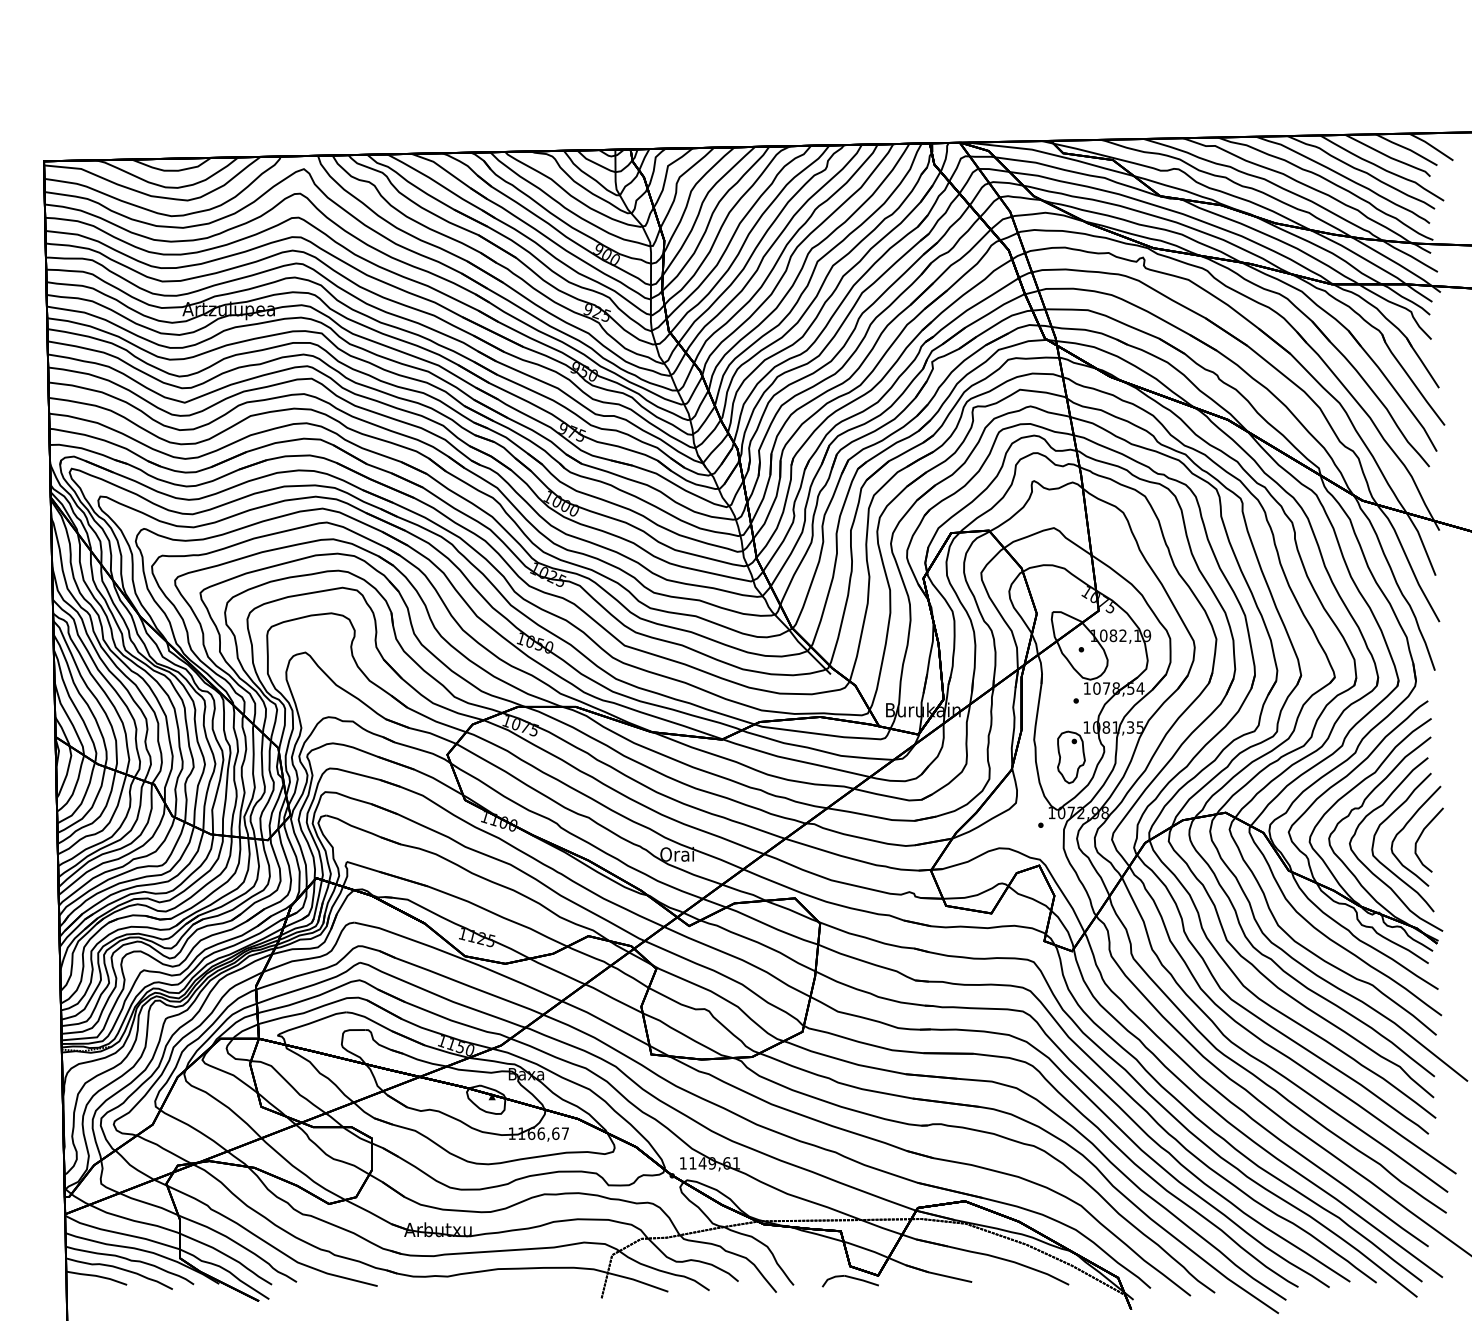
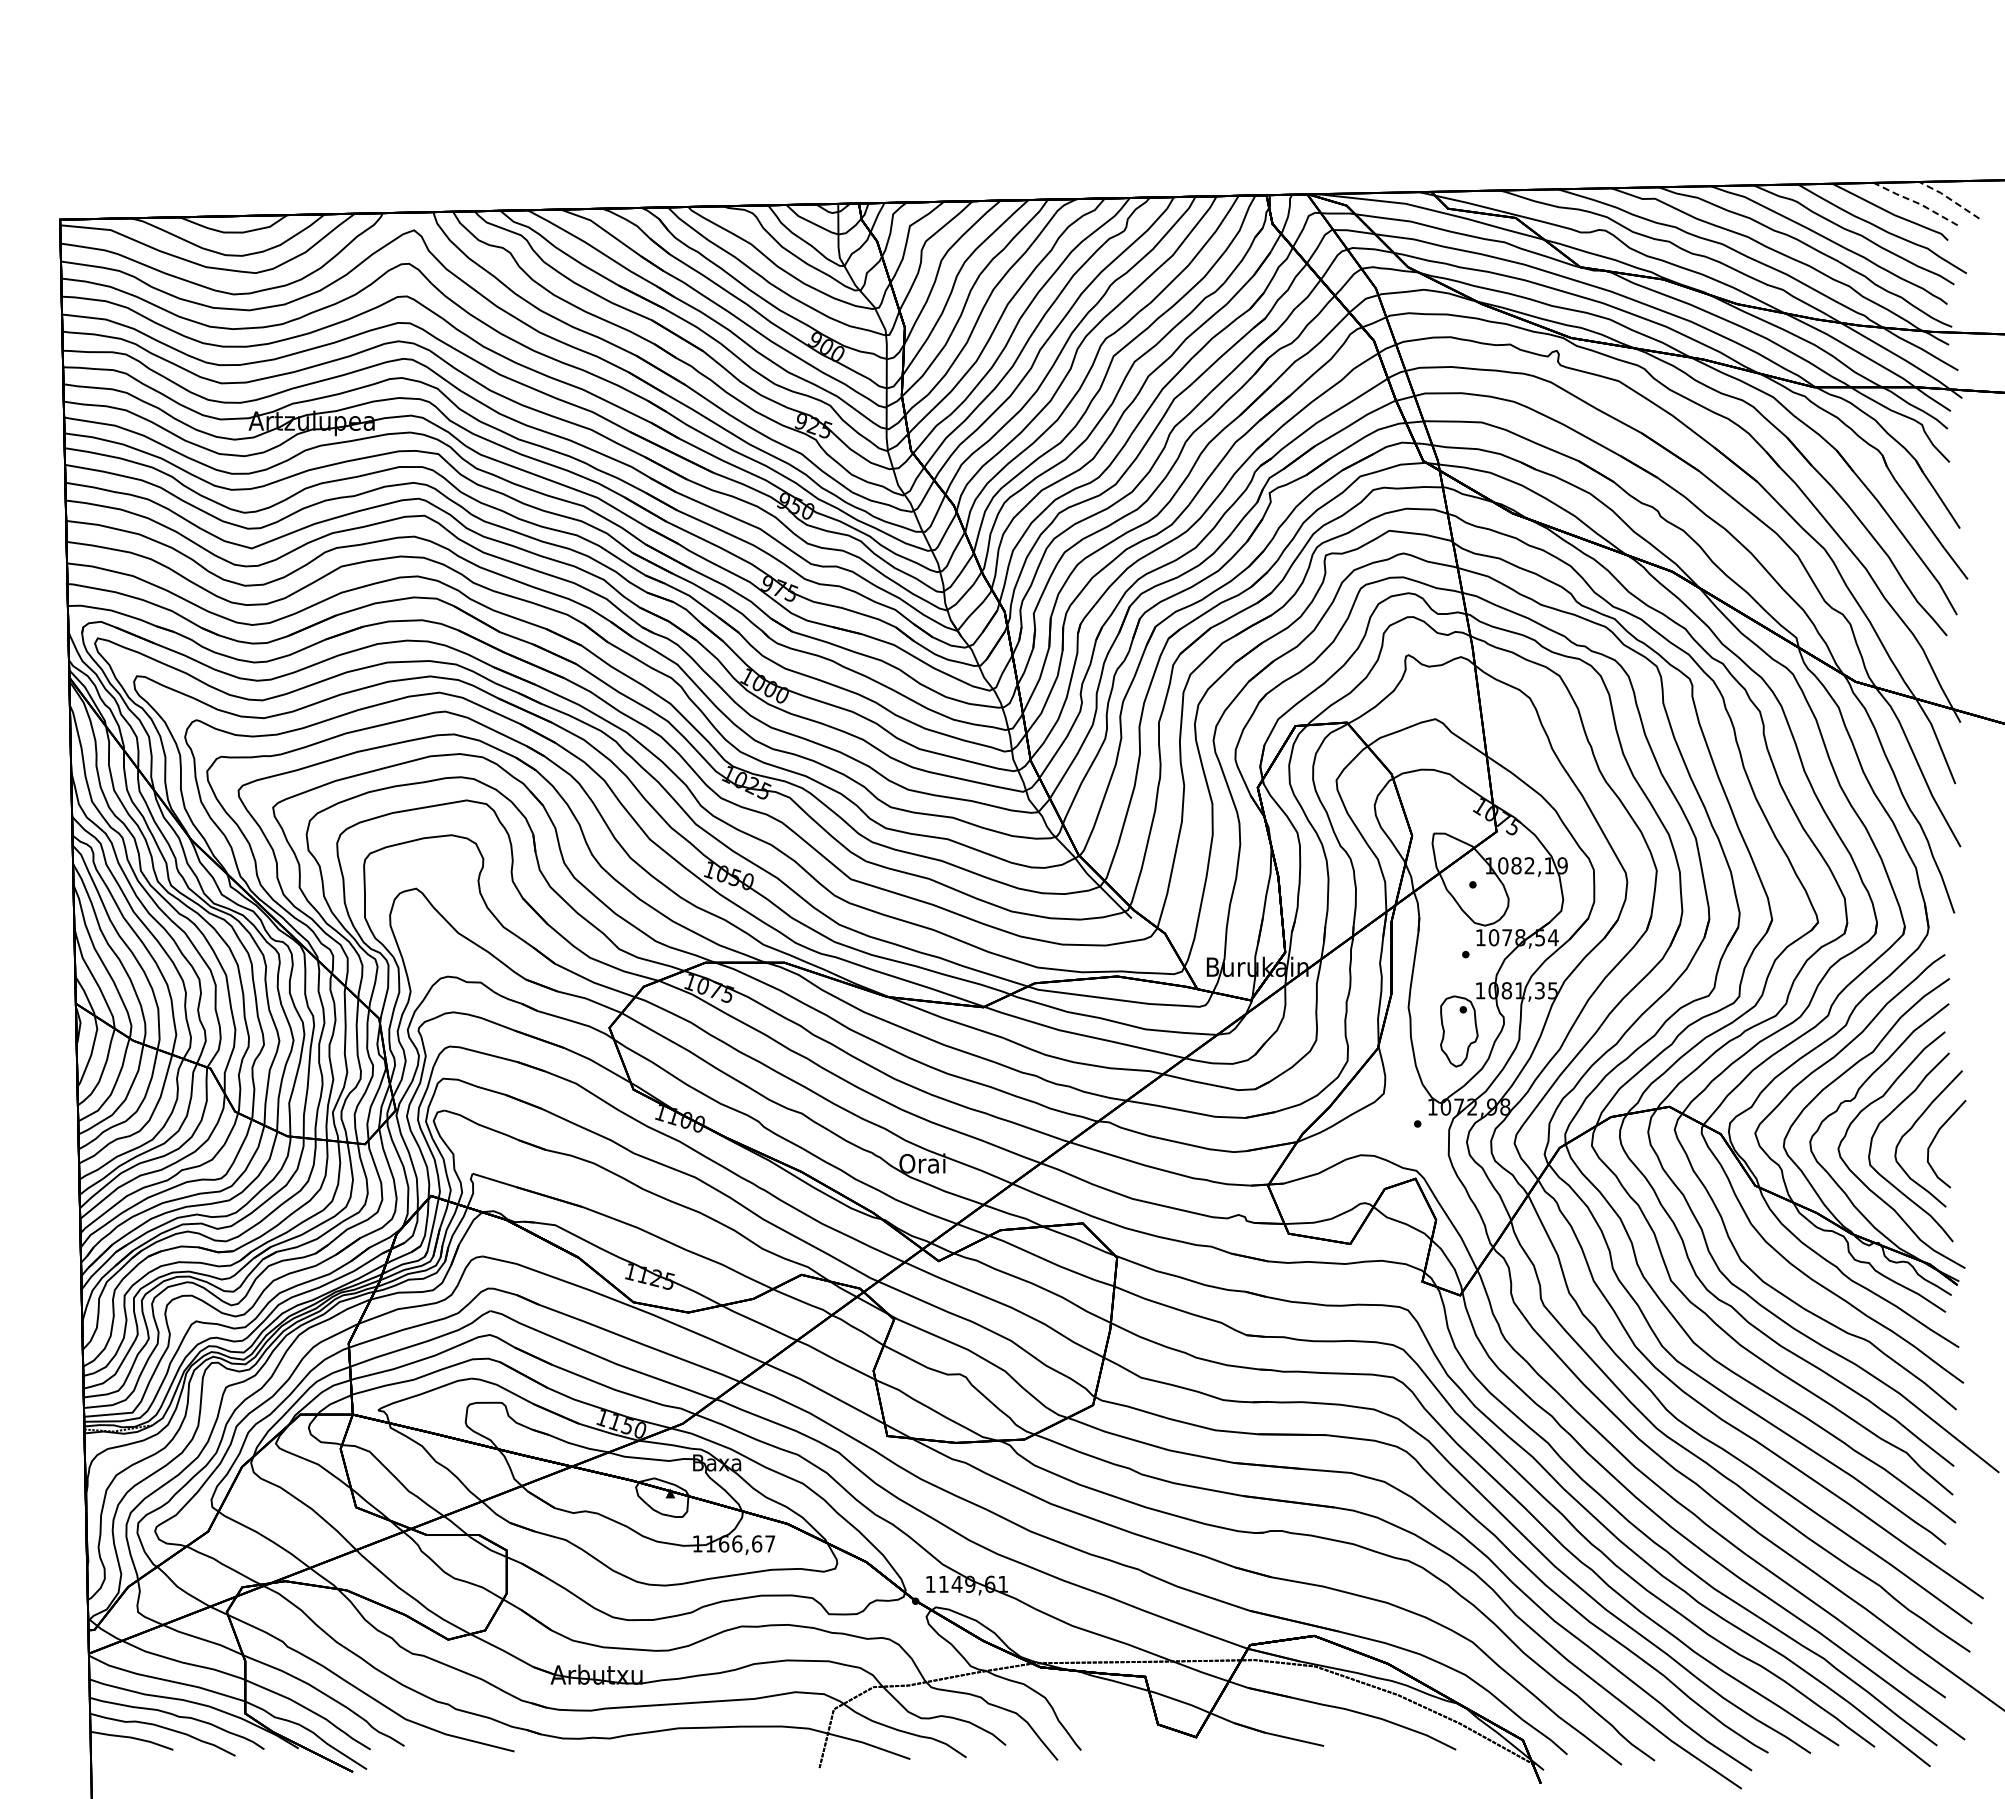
line: (1430, 145) -> (1948, 198), solid -> dashed
line: (1407, 148) -> (1916, 202), solid -> dashed
part: (850, 1280) -> (1158, 1744), removed

